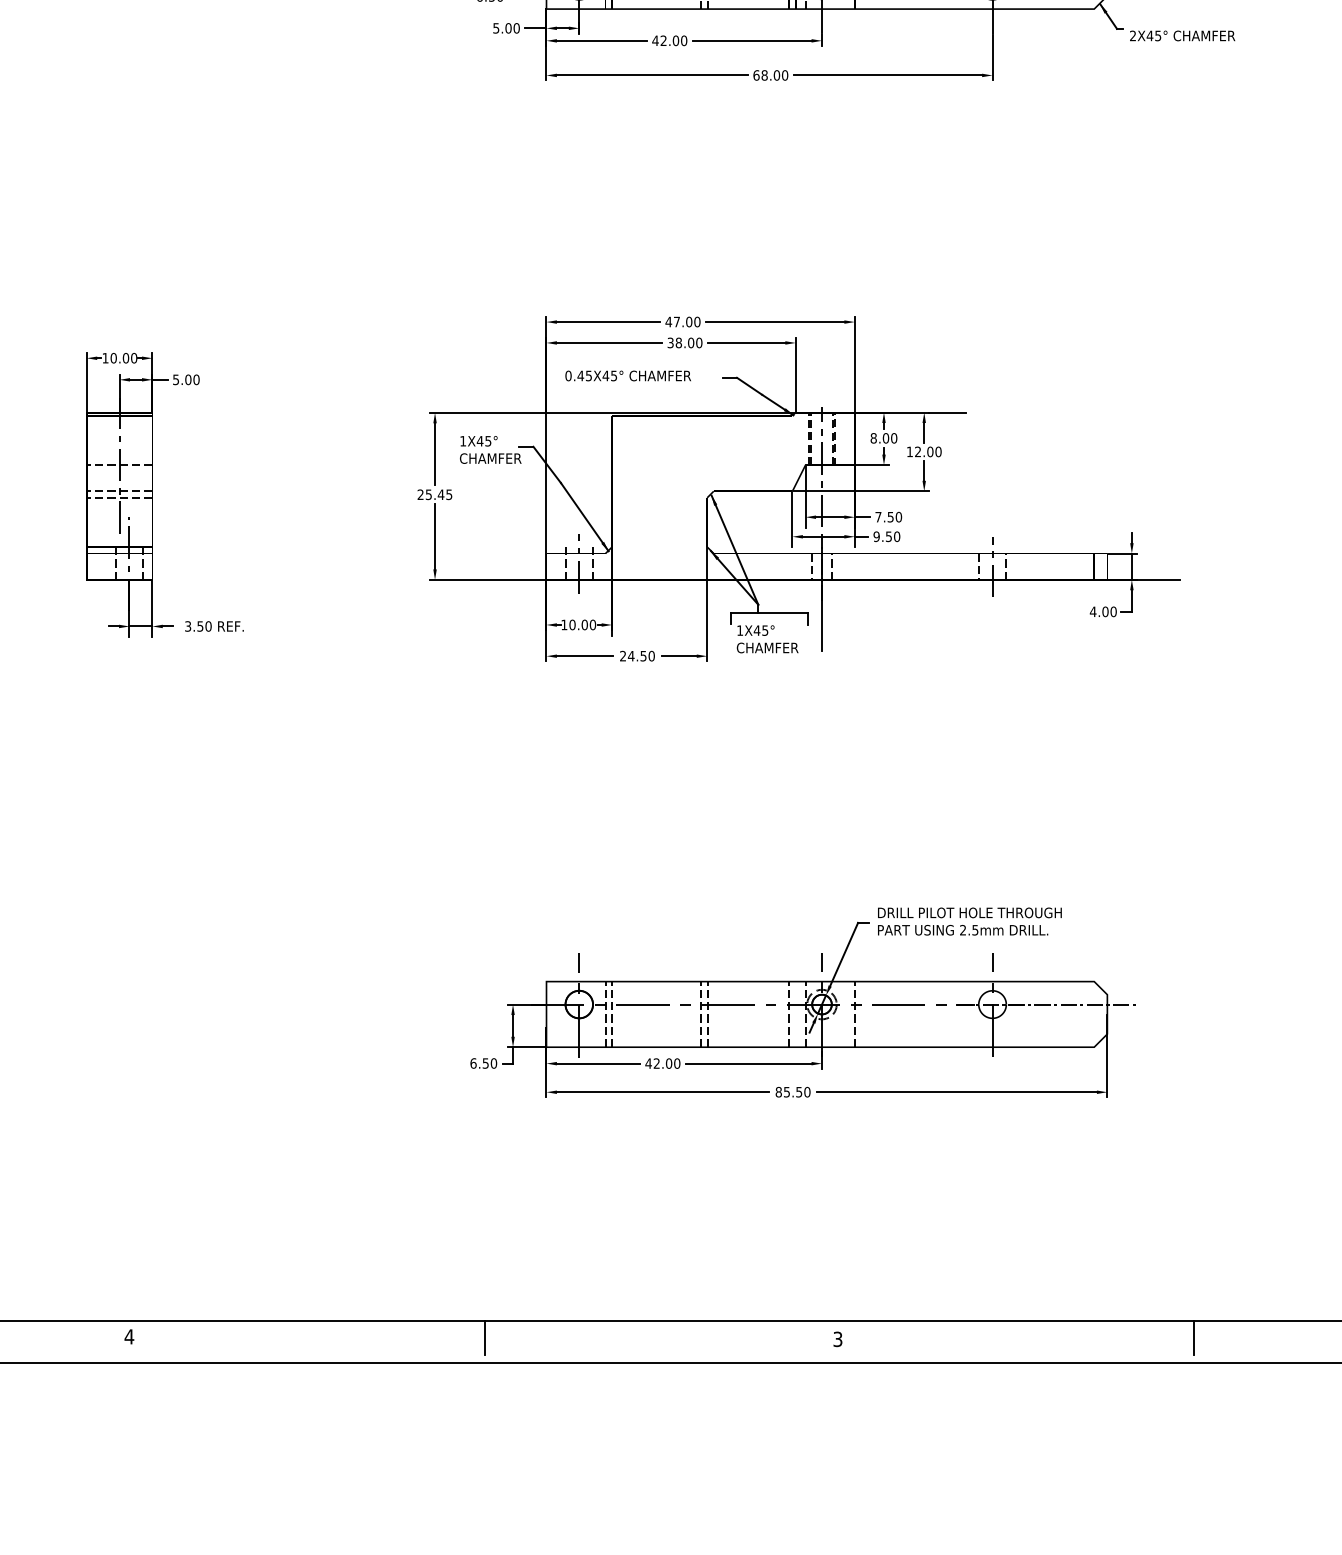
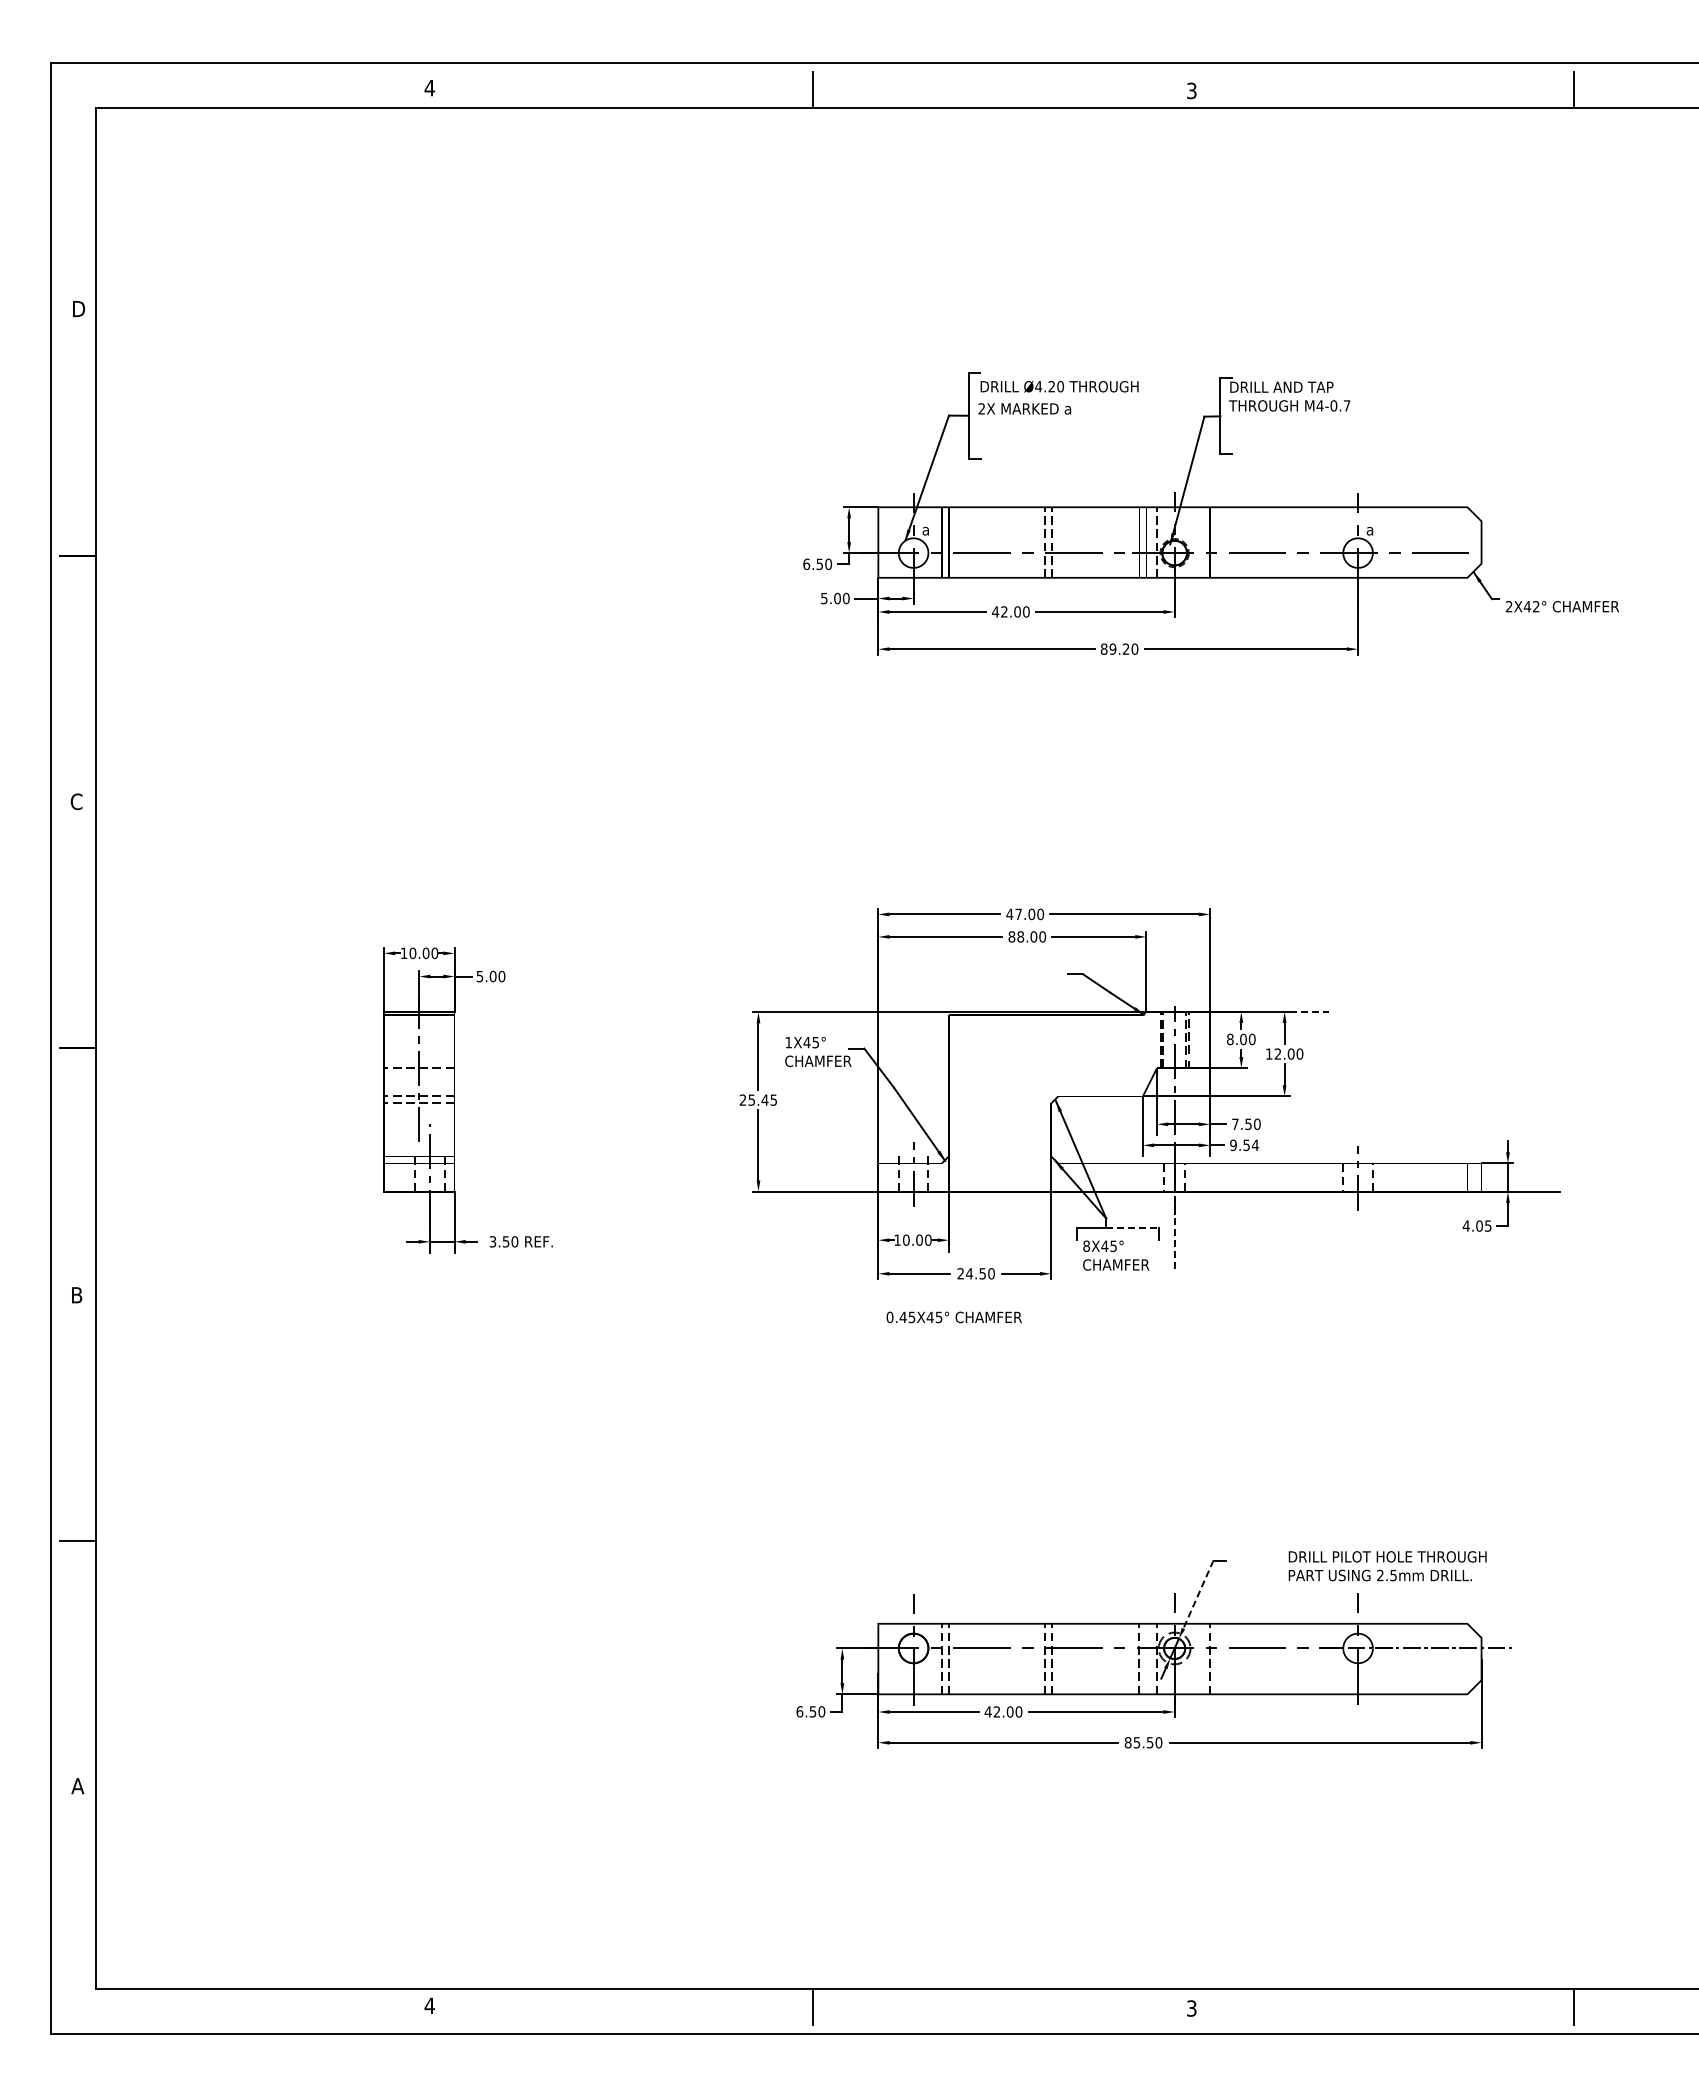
text: (1158, 35) -> (1536, 606), 2X45° -> 2X42°
text: (766, 74) -> (1114, 648), 68.00 -> 89.20
text: (670, 342) -> (1011, 936), 38.00 -> 88.00
text: (627, 376) -> (953, 1317), moved
line: (947, 412) -> (1309, 1011), solid -> dashed
text: (897, 536) -> (1255, 1145), 9.50 -> 9.54
text: (1113, 611) -> (1488, 1225), 4.00 -> 4.05
line: (782, 613) -> (1132, 1227), solid -> dashed
line: (821, 615) -> (1174, 1229), solid -> dashed
text: (740, 630) -> (1086, 1246), 1X45° -> 8X45°
text: (969, 921) -> (1387, 1566), moved
line: (844, 955) -> (1198, 1595), solid -> dashed

